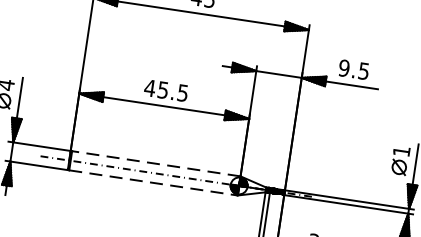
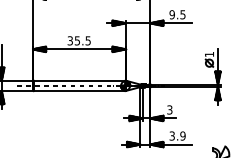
text: (150, 87) -> (70, 40), 45.5 -> 35.5
line: (156, 163) -> (79, 80), dashed -> solid
line: (153, 183) -> (79, 91), dashed -> solid

